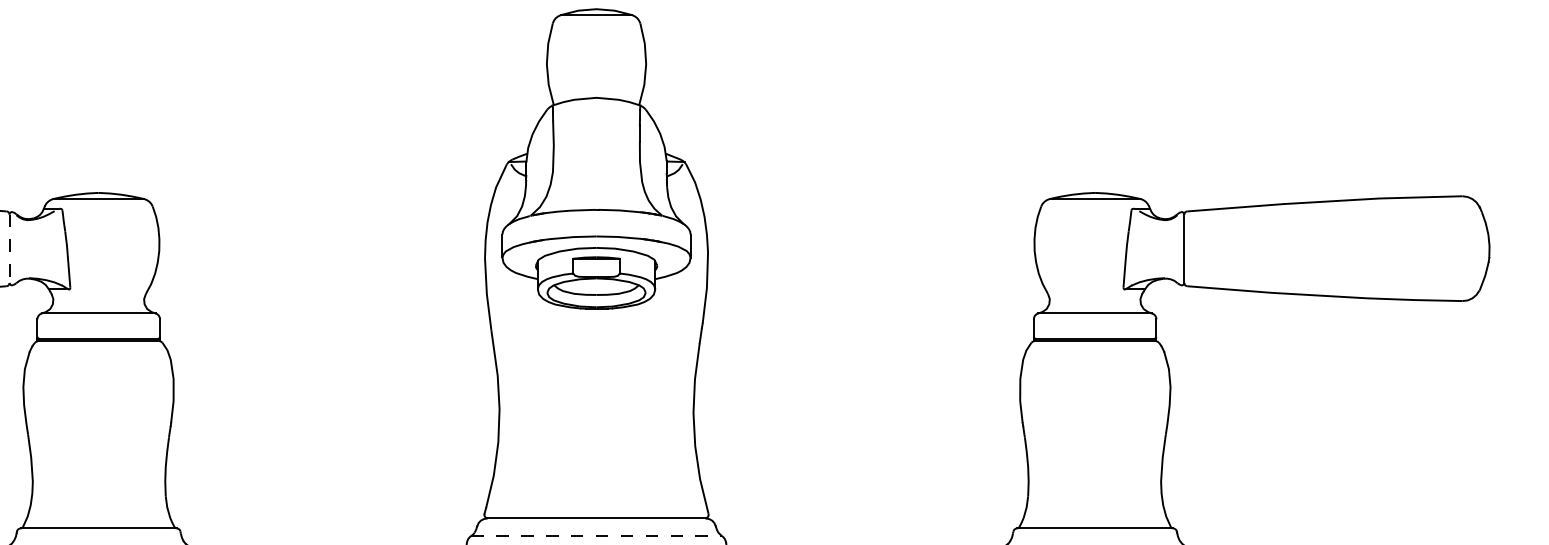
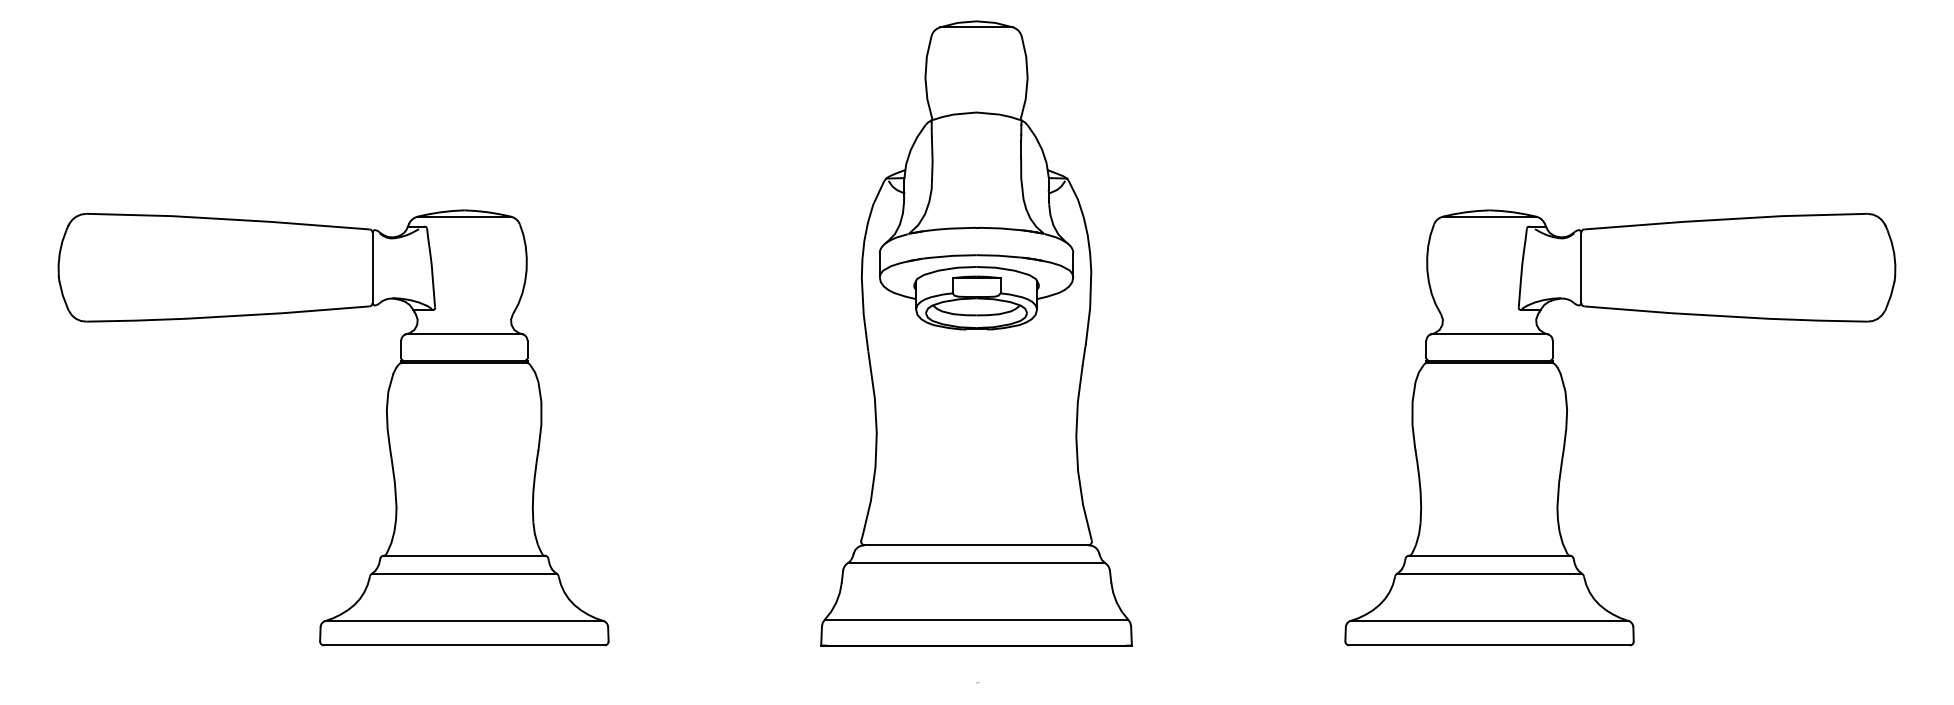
line: (9, 249) -> (372, 268), dashed -> solid
line: (596, 536) -> (976, 563), dashed -> solid

